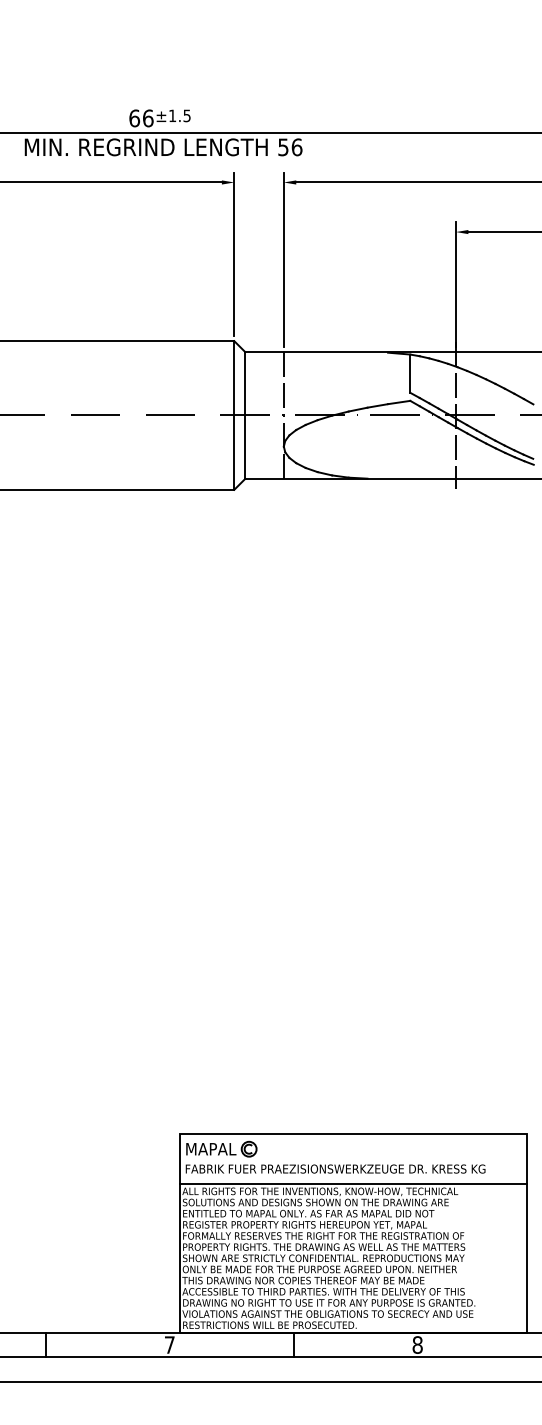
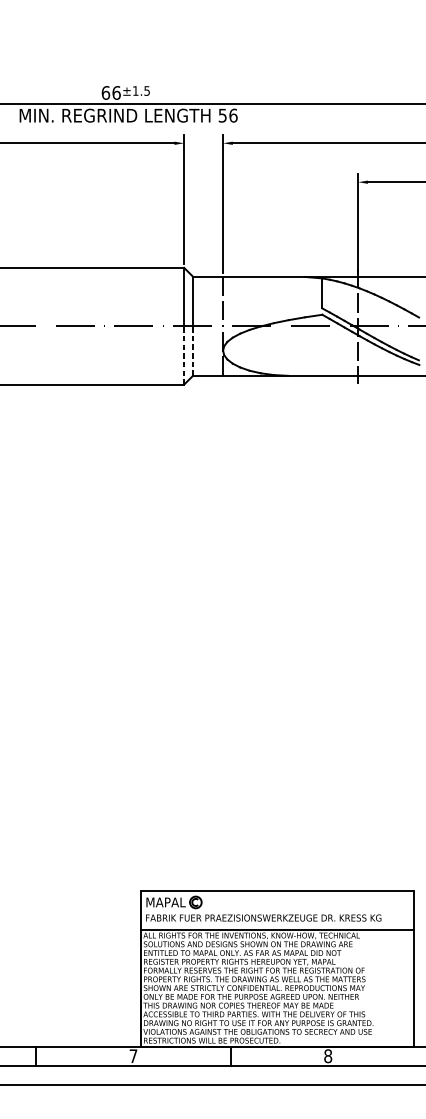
line: (245, 447) -> (192, 351), solid -> dashed
line: (234, 452) -> (184, 355), solid -> dashed

